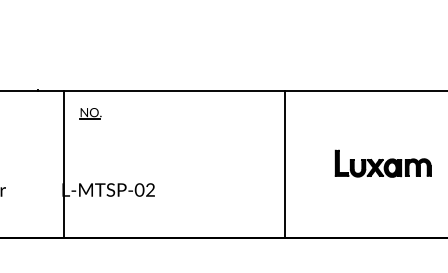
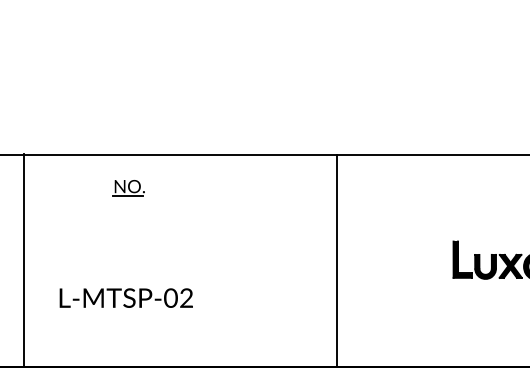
part: (90, 113) -> (128, 187), moved
line: (63, 163) -> (23, 259), moved
line: (284, 163) -> (336, 259), moved

